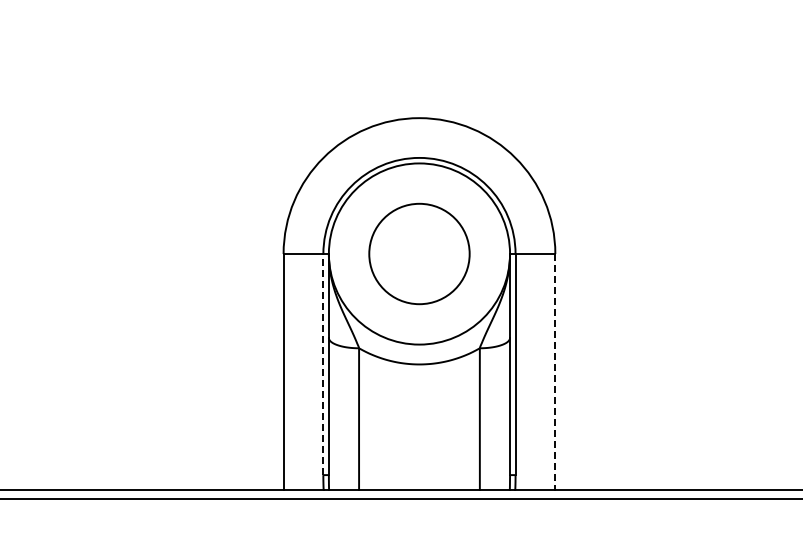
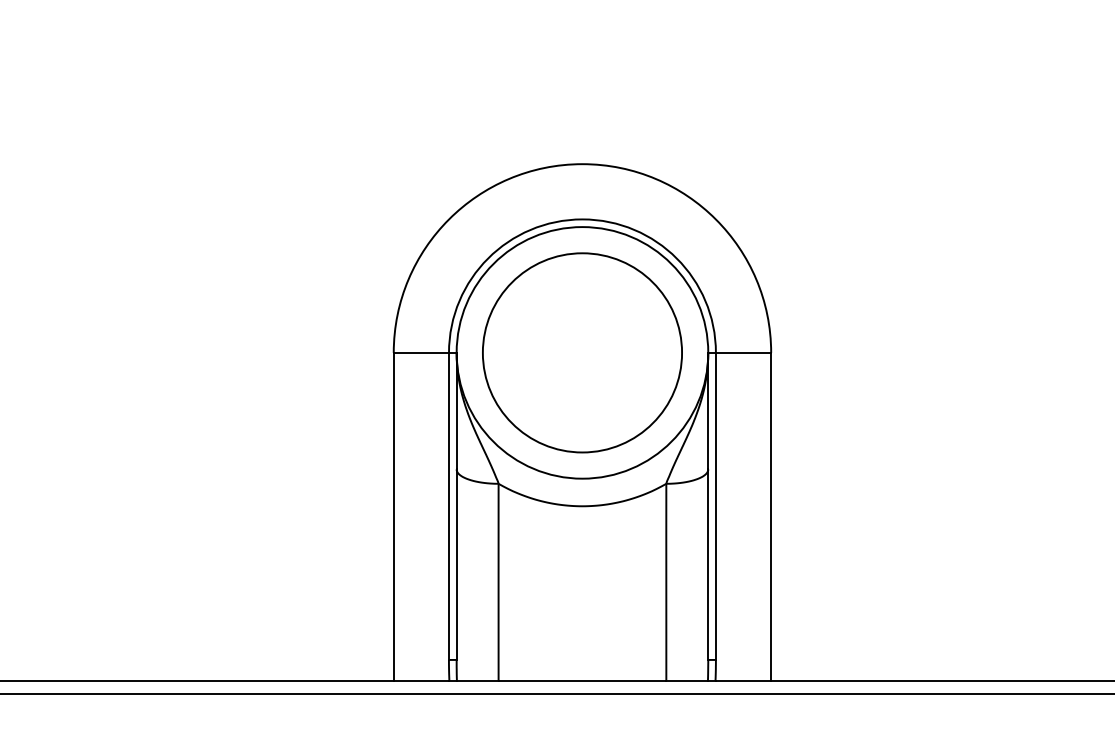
circle: (419, 253) -> (582, 352), size x1.43
line: (323, 364) -> (449, 506), dashed -> solid
line: (555, 372) -> (771, 517), dashed -> solid

